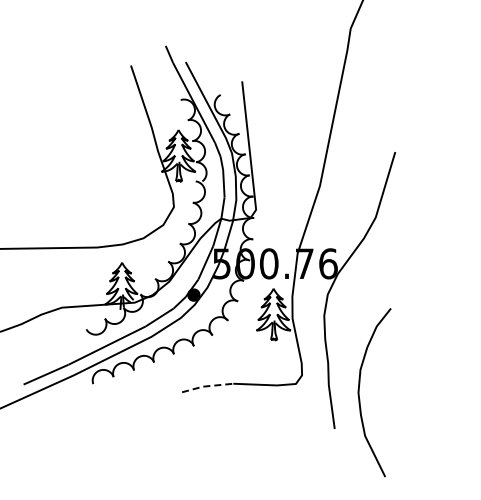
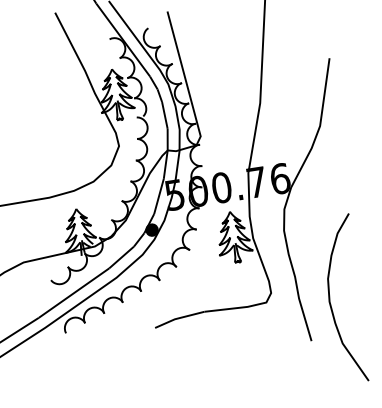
line: (206, 386) -> (178, 318), dashed -> solid

